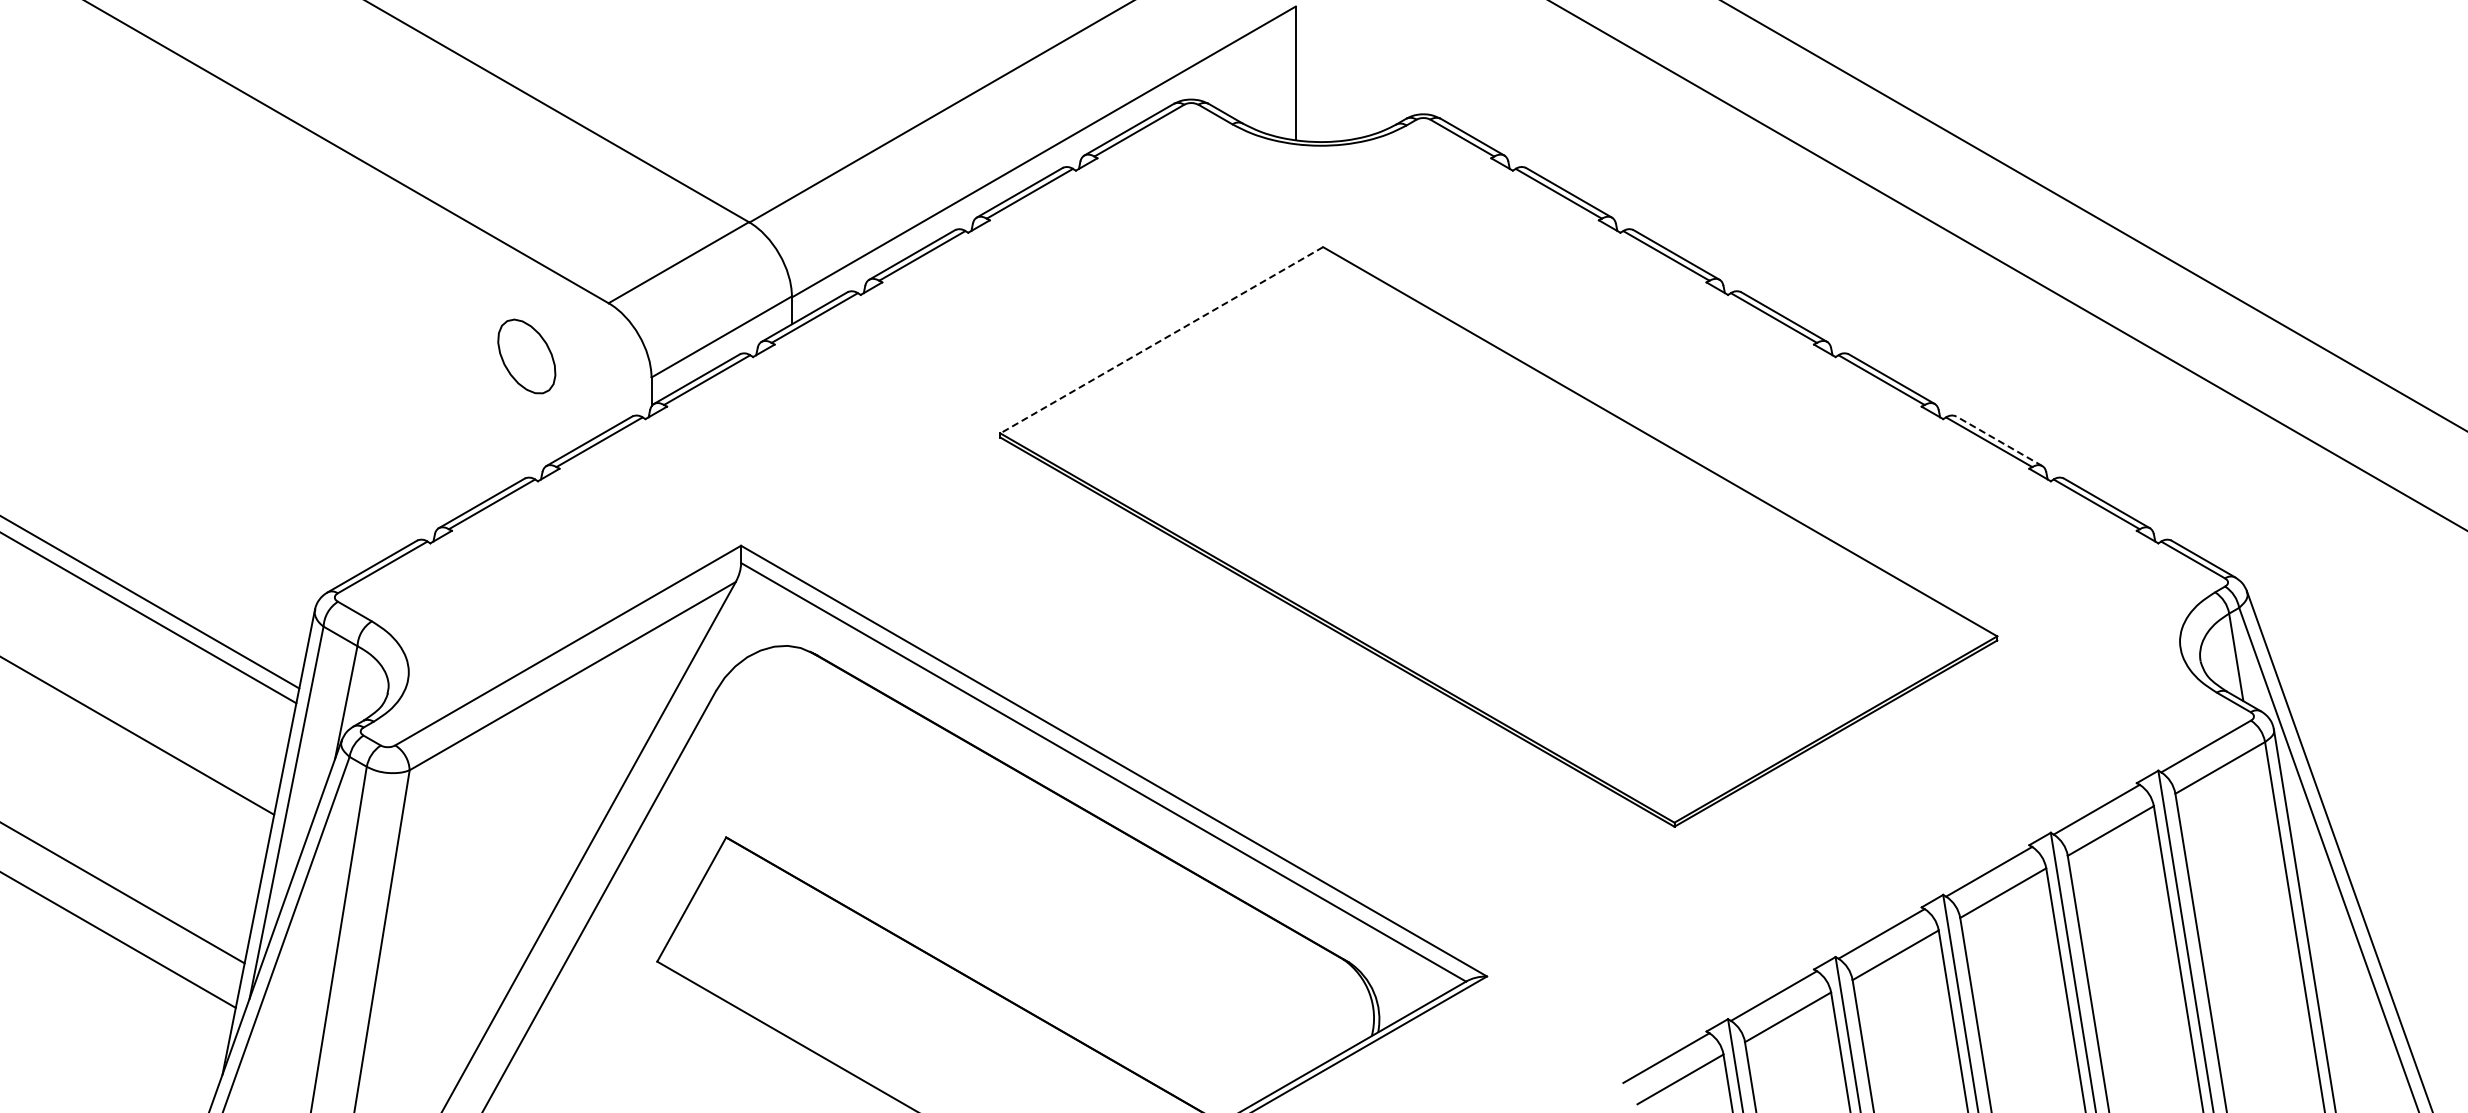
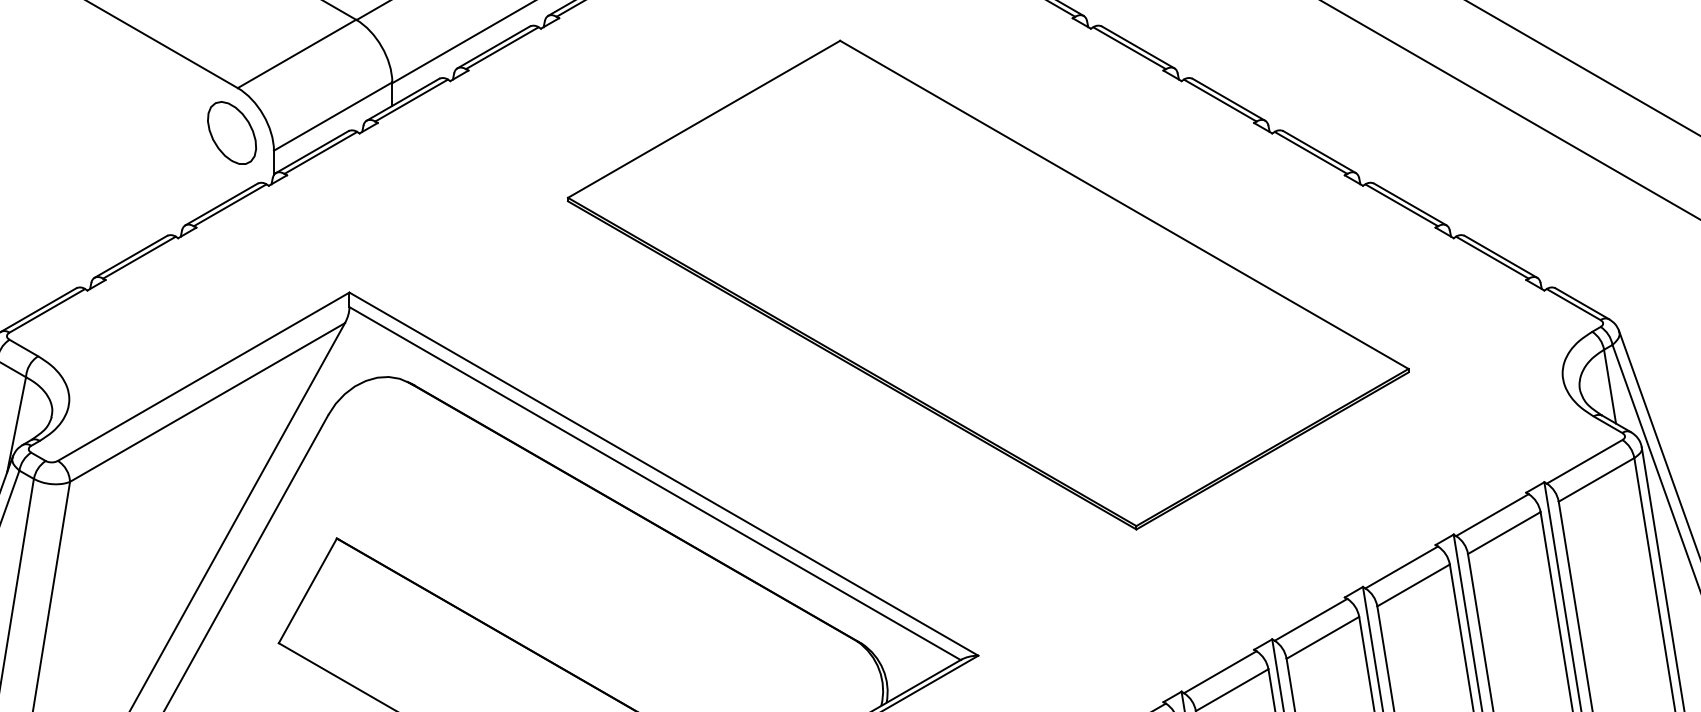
line: (1161, 340) -> (703, 119), dashed -> solid
part: (526, 356) -> (231, 133), moved
line: (1999, 441) -> (1410, 204), dashed -> solid

